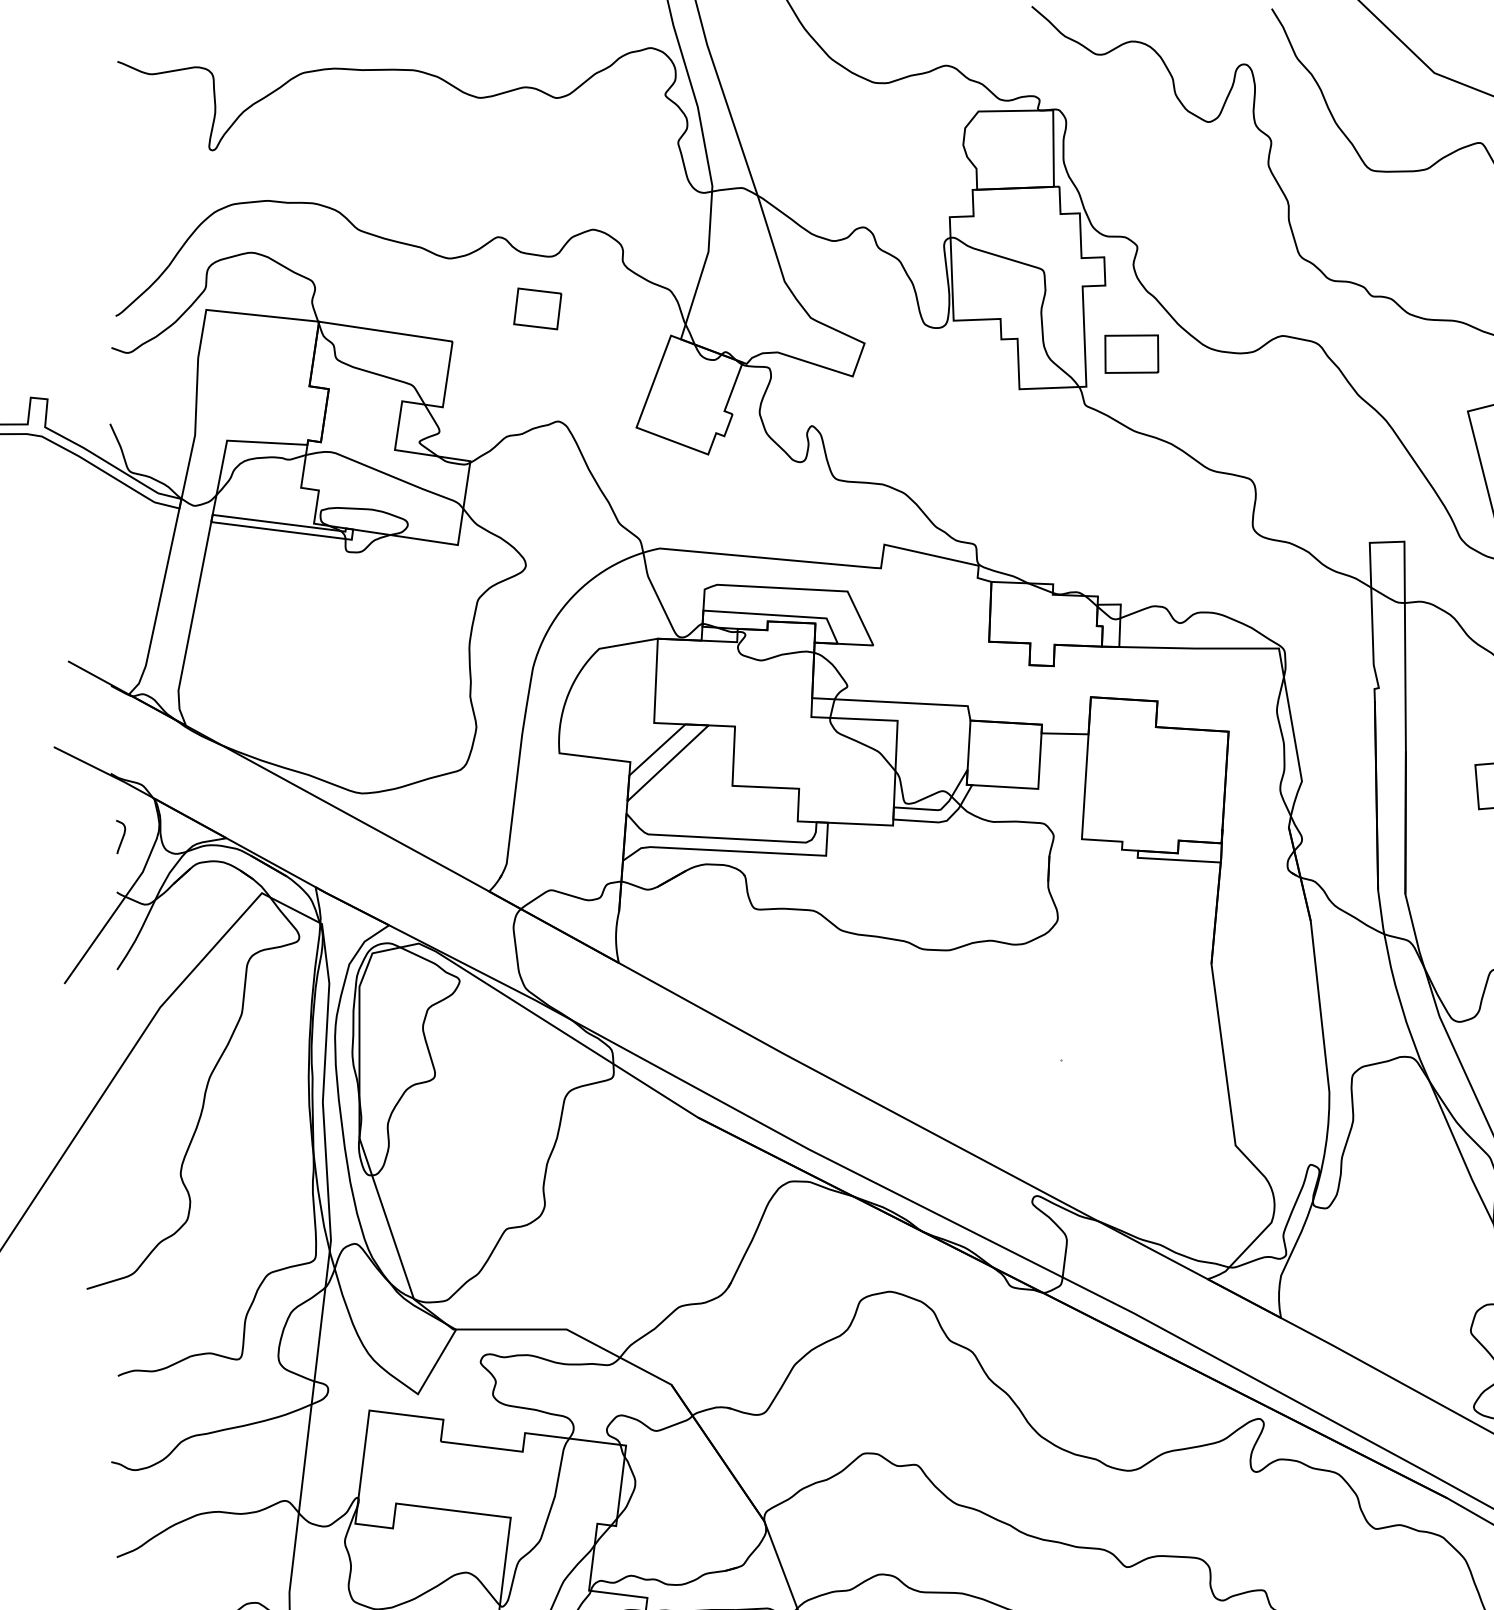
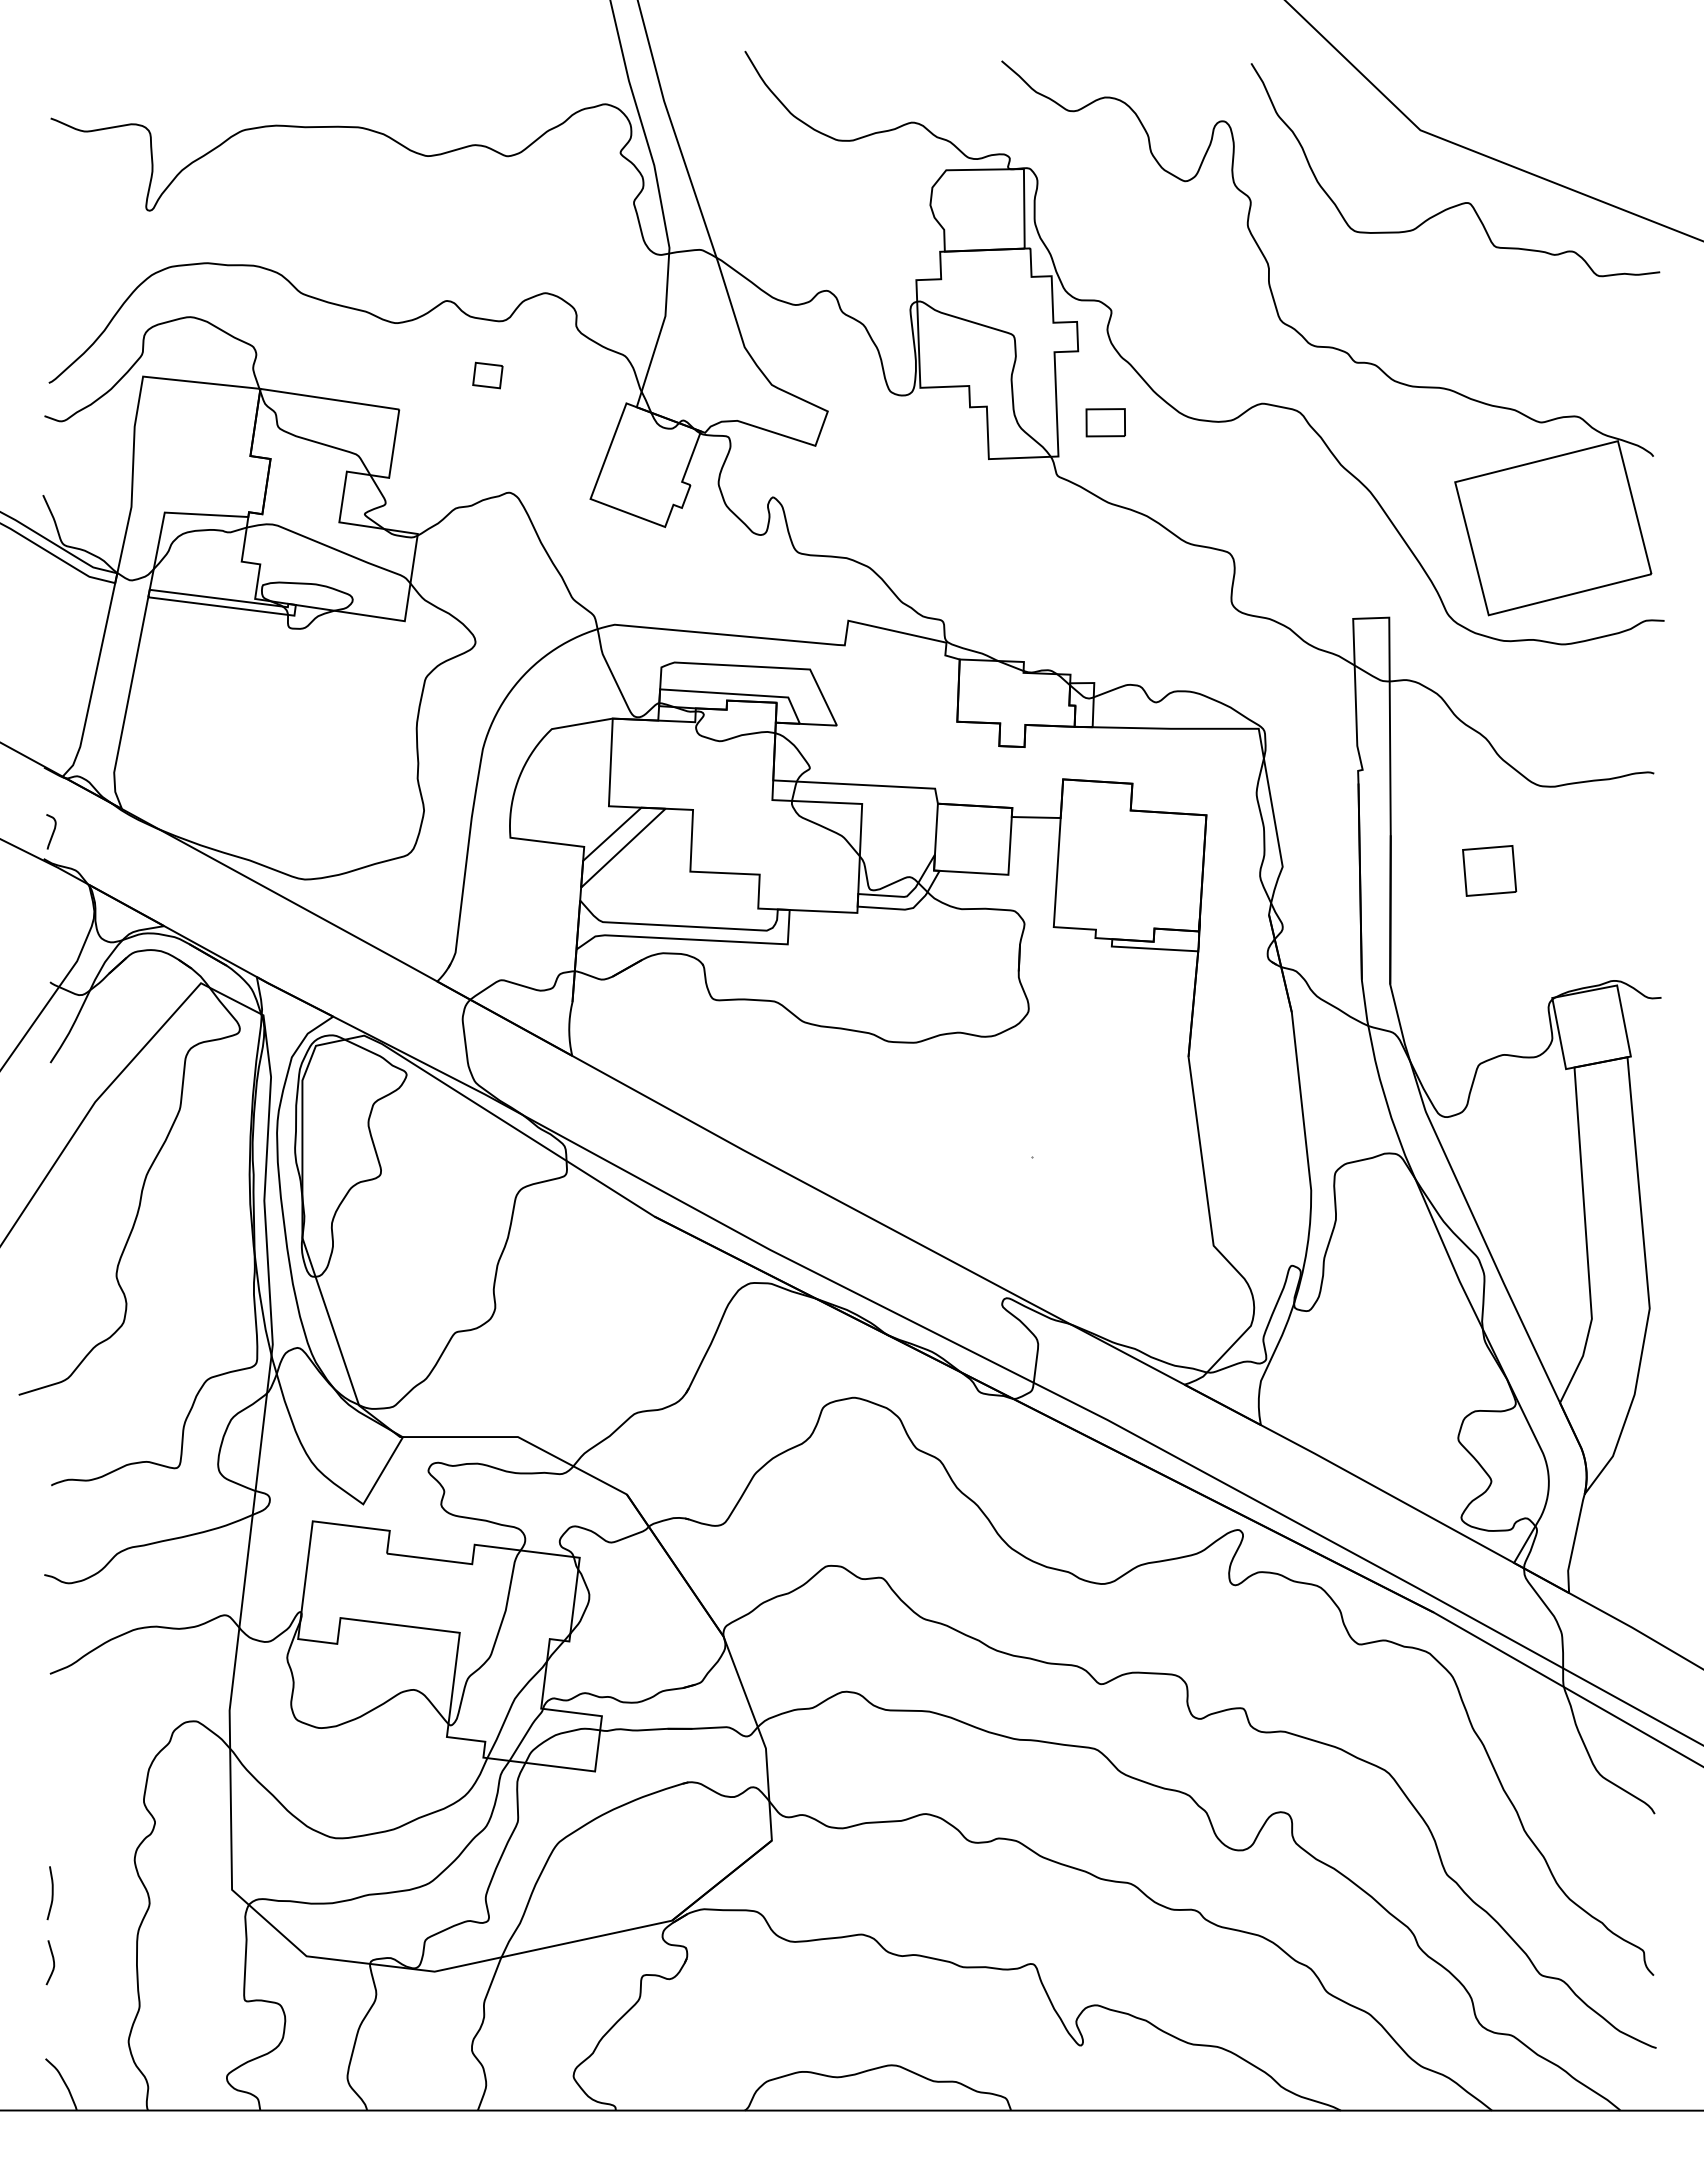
part: (537, 308) -> (487, 375), size x0.6
part: (1131, 354) -> (1105, 422), size x0.7
curve: (122, 836) -> (52, 831), moved

